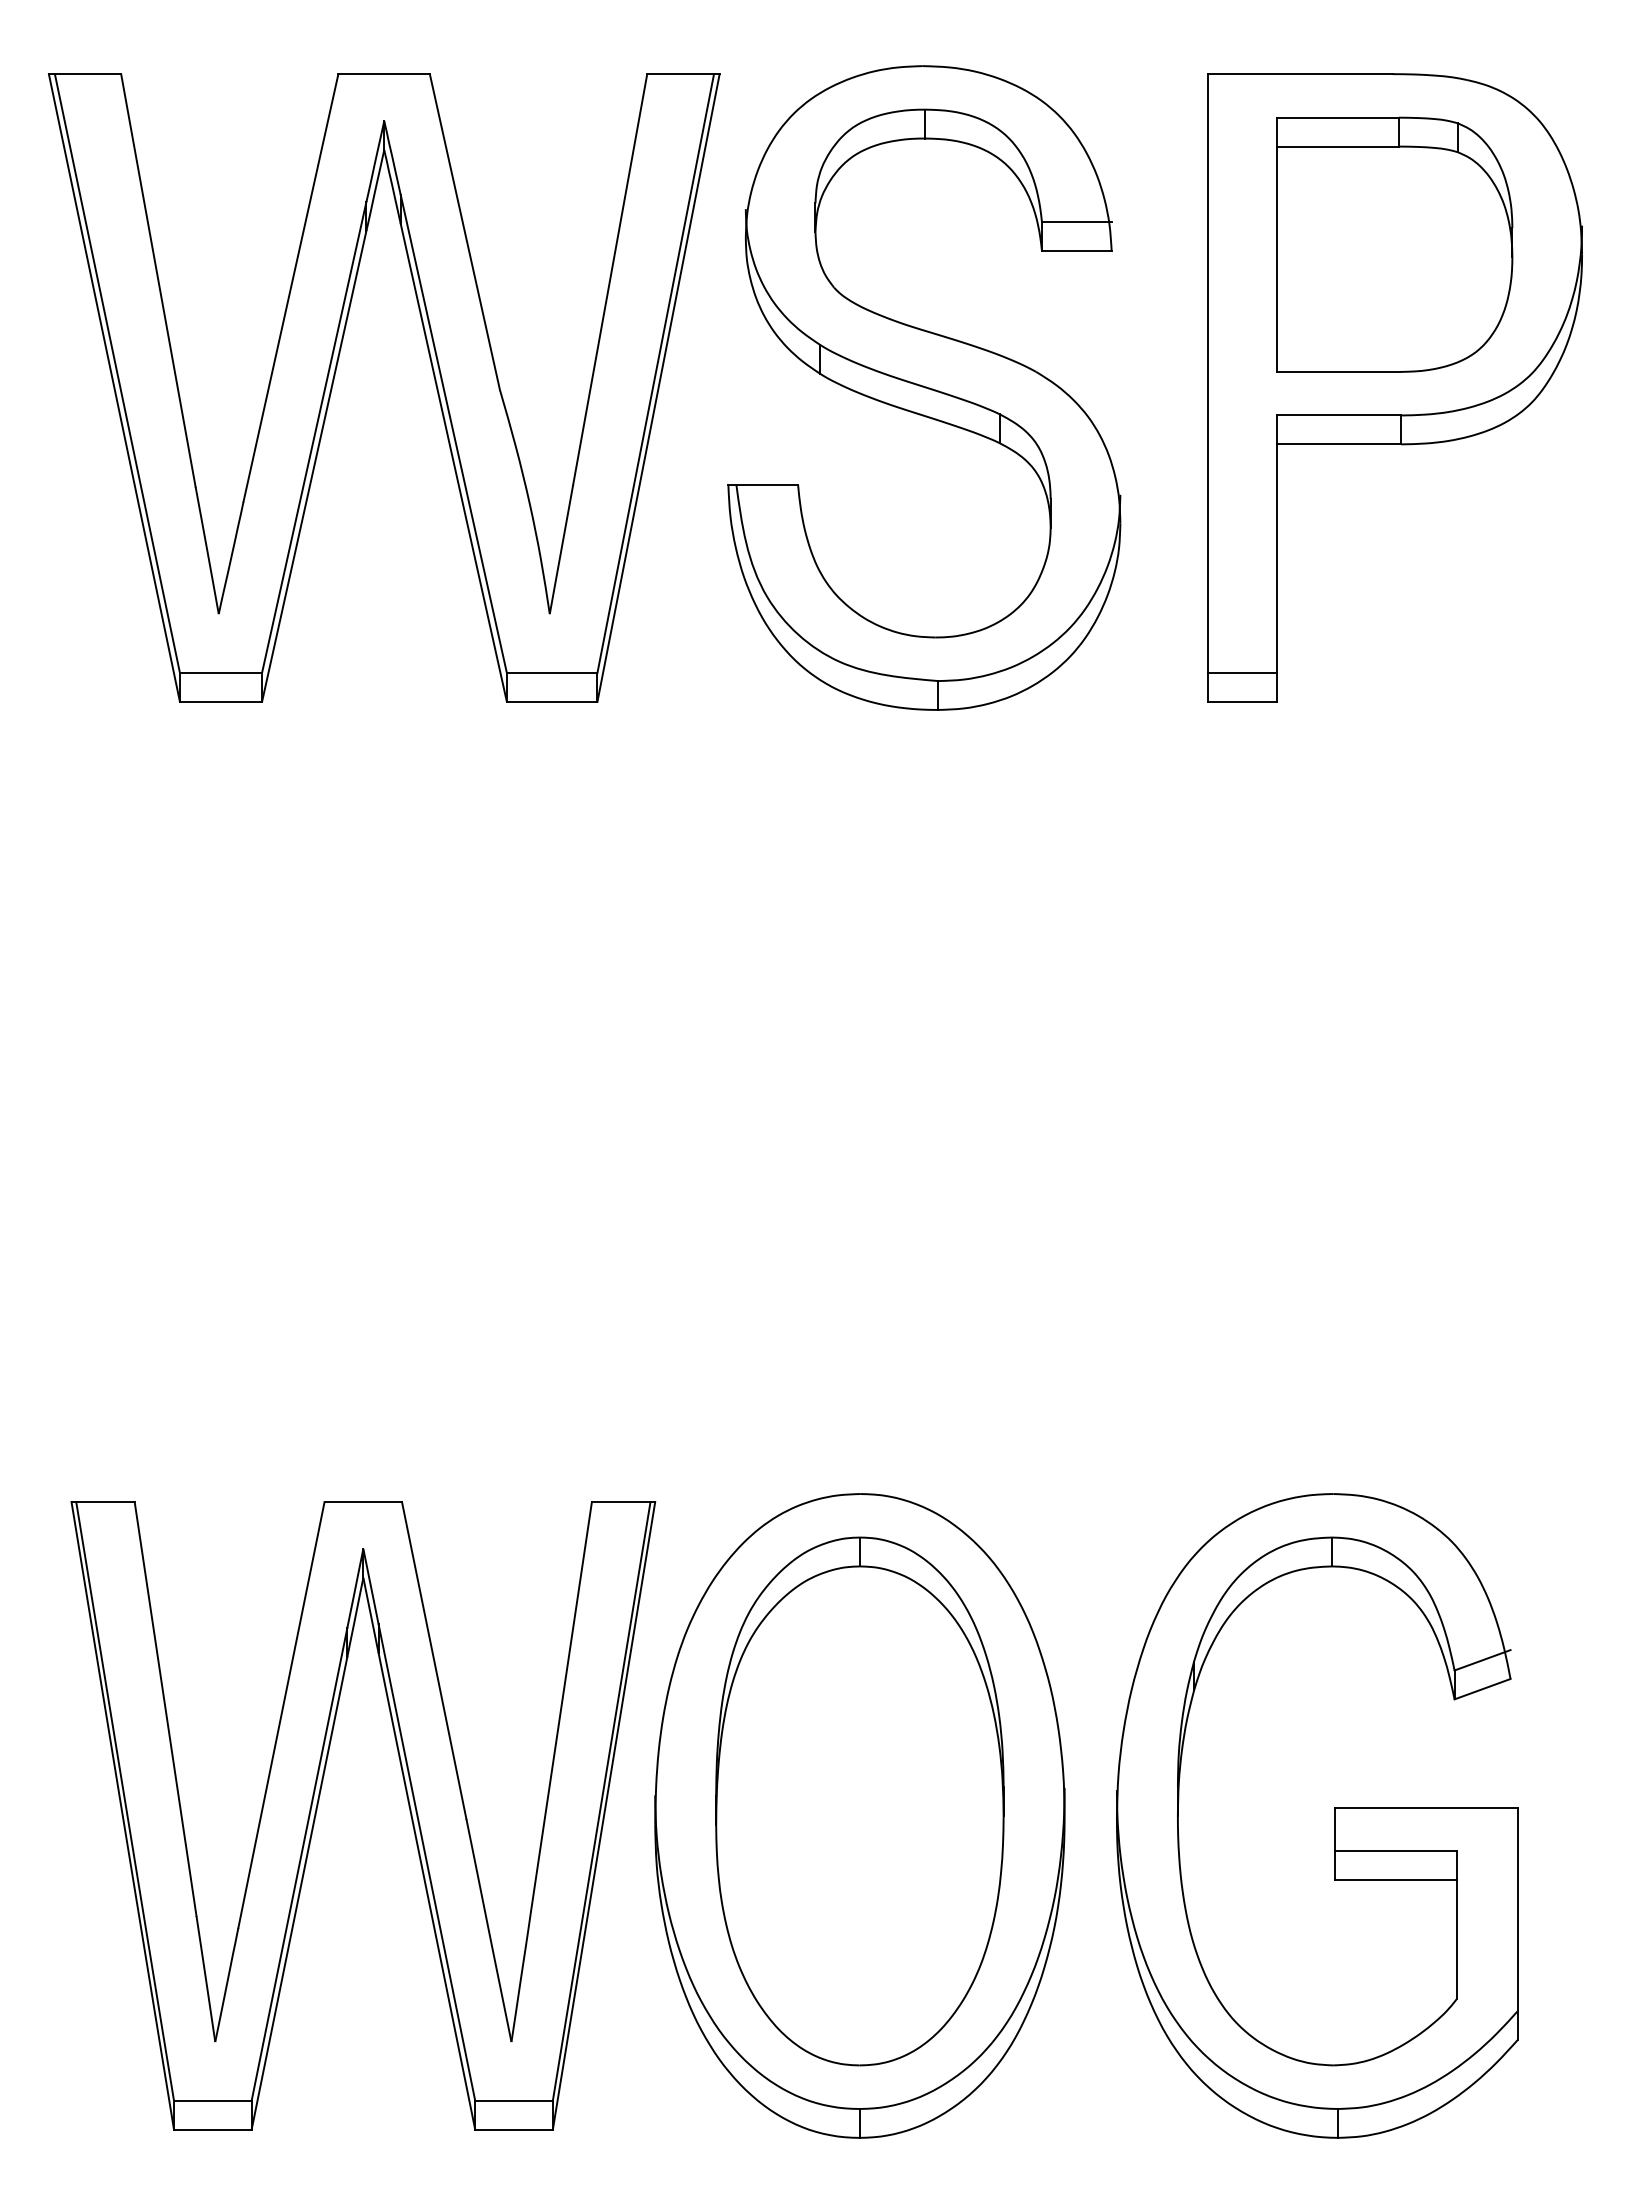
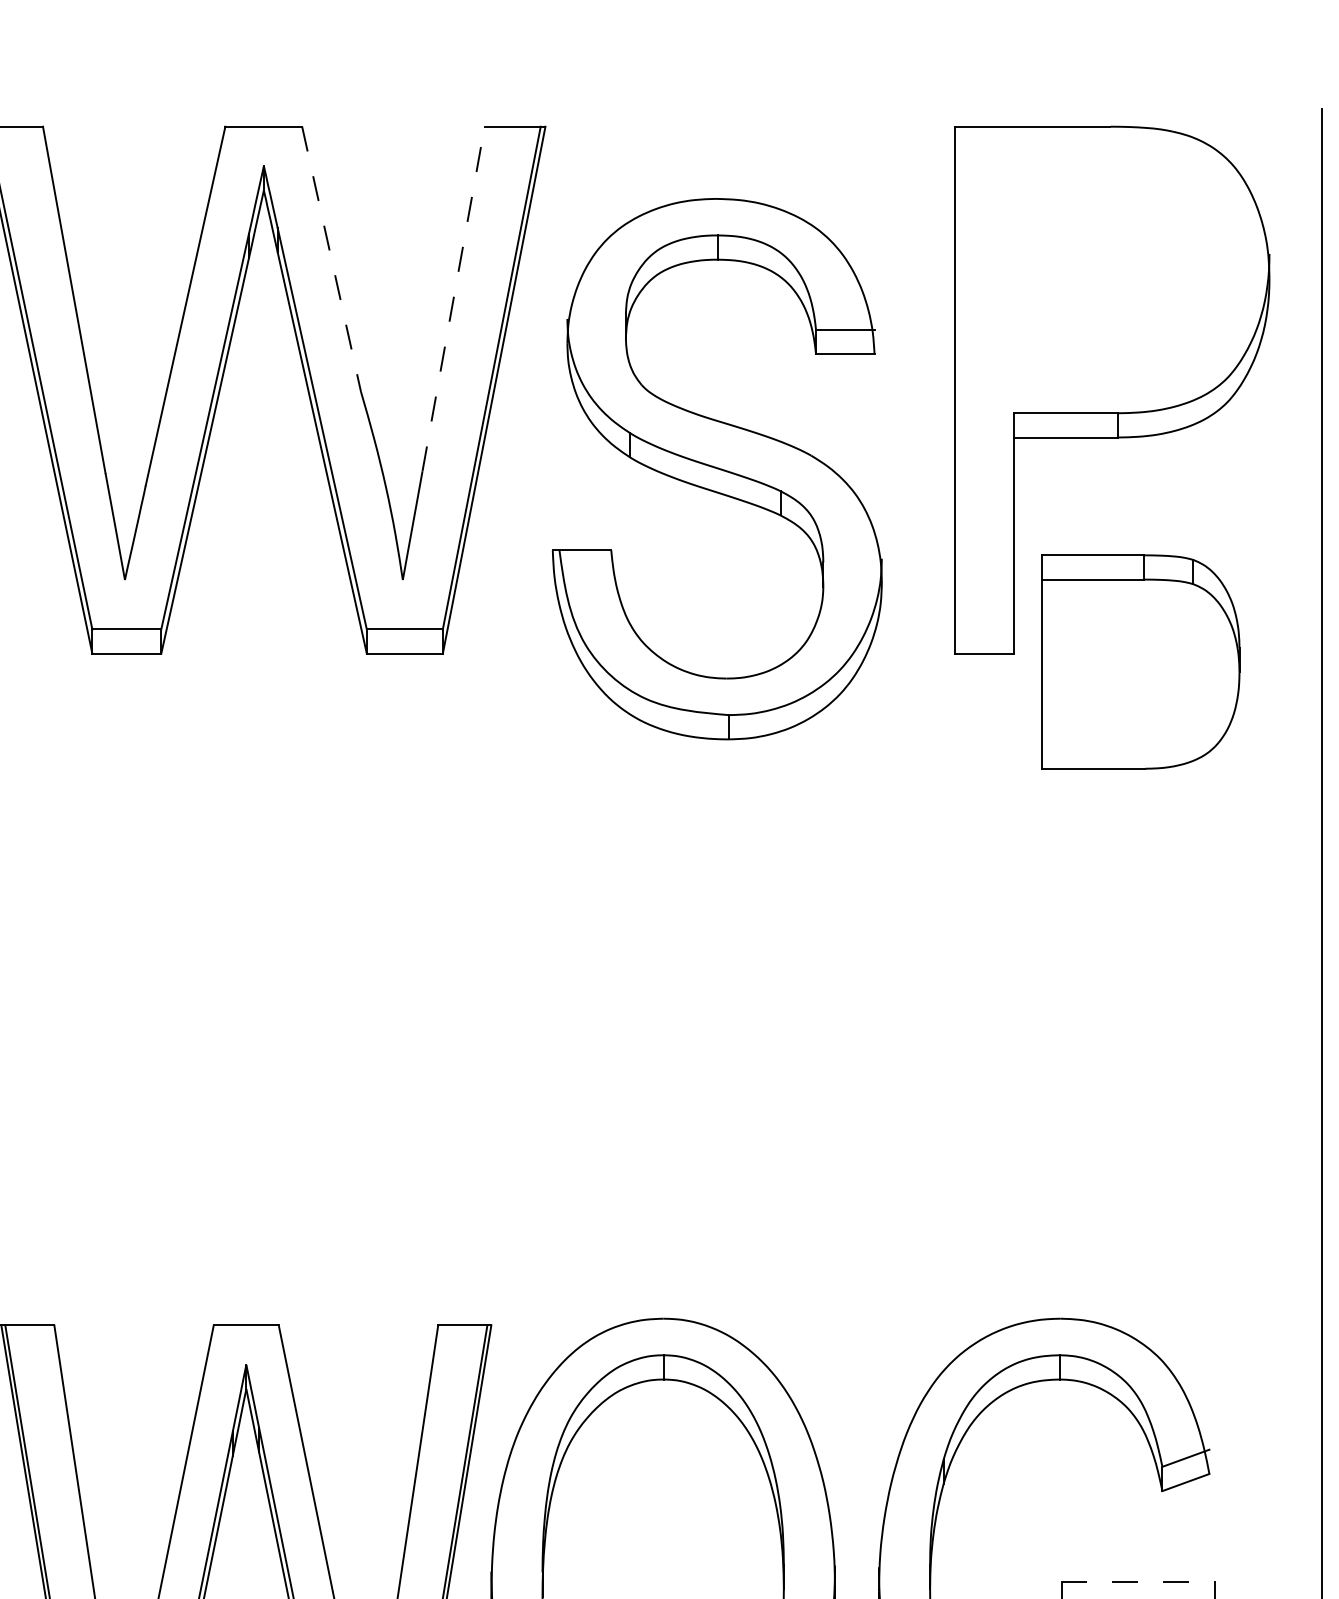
line: (464, 232) -> (331, 259), solid -> dashed
part: (1394, 244) -> (1140, 661), moved
line: (610, 279) -> (453, 299), solid -> dashed
part: (924, 387) -> (717, 468), moved
line: (1242, 673) -> (984, 629), removed
line: (1426, 1807) -> (1138, 1581), solid -> dashed

